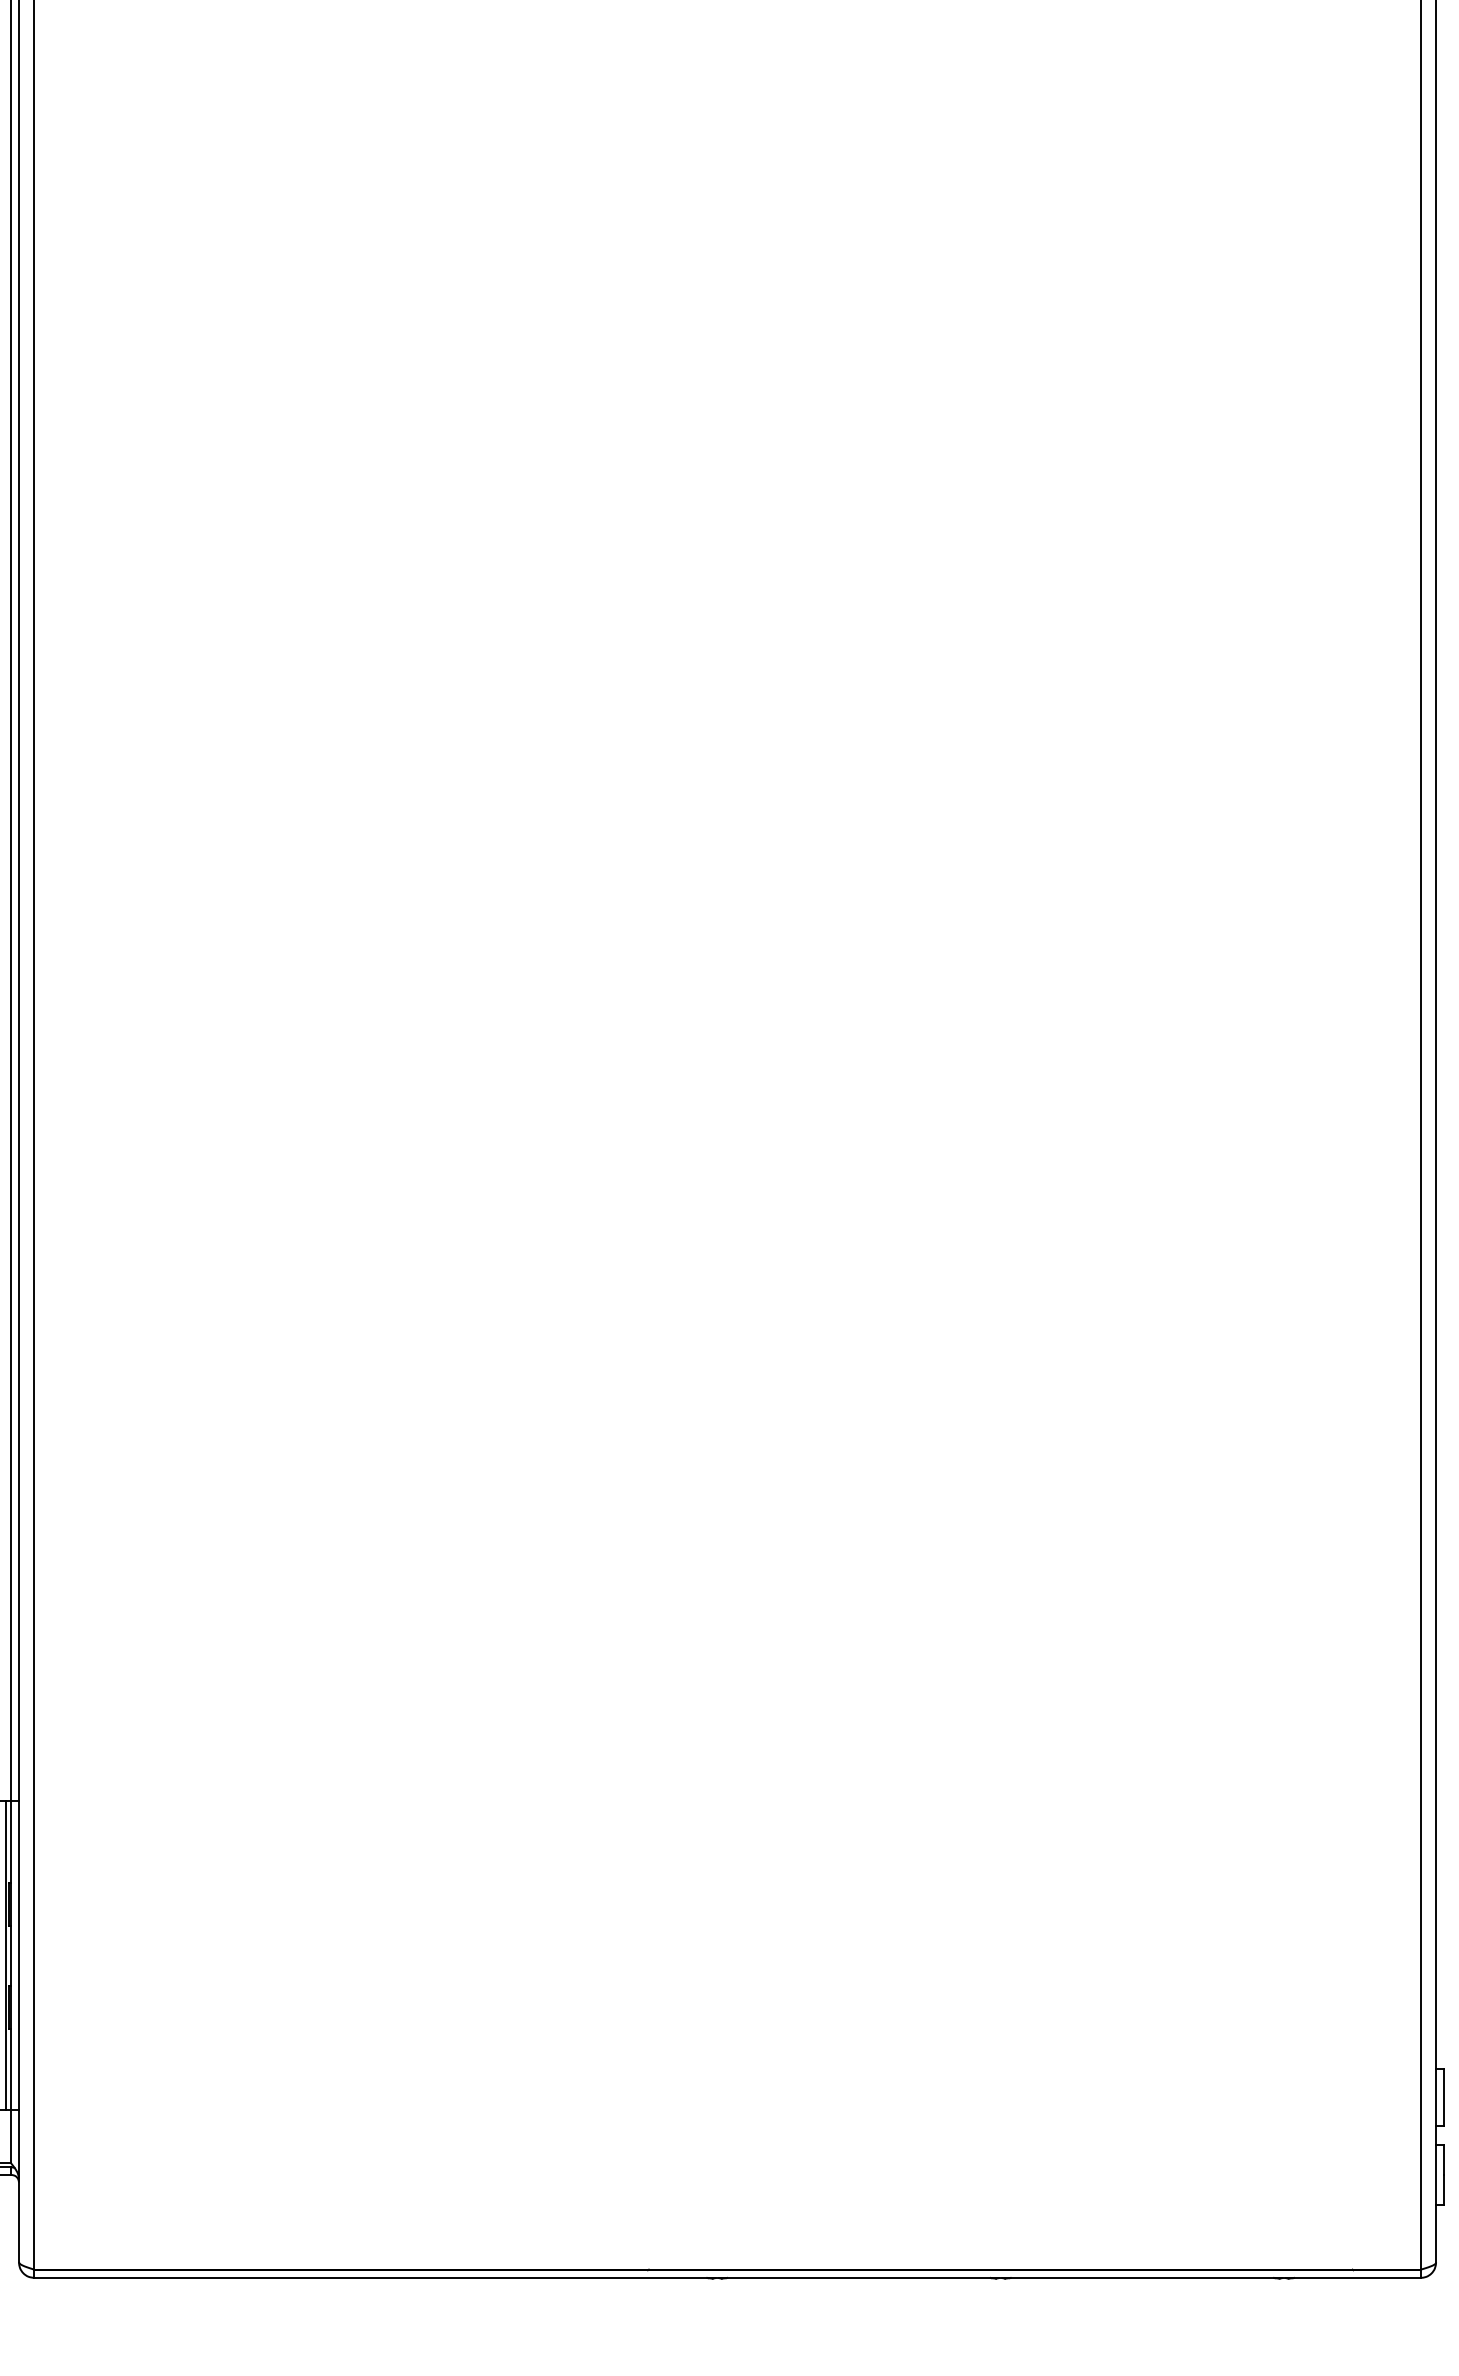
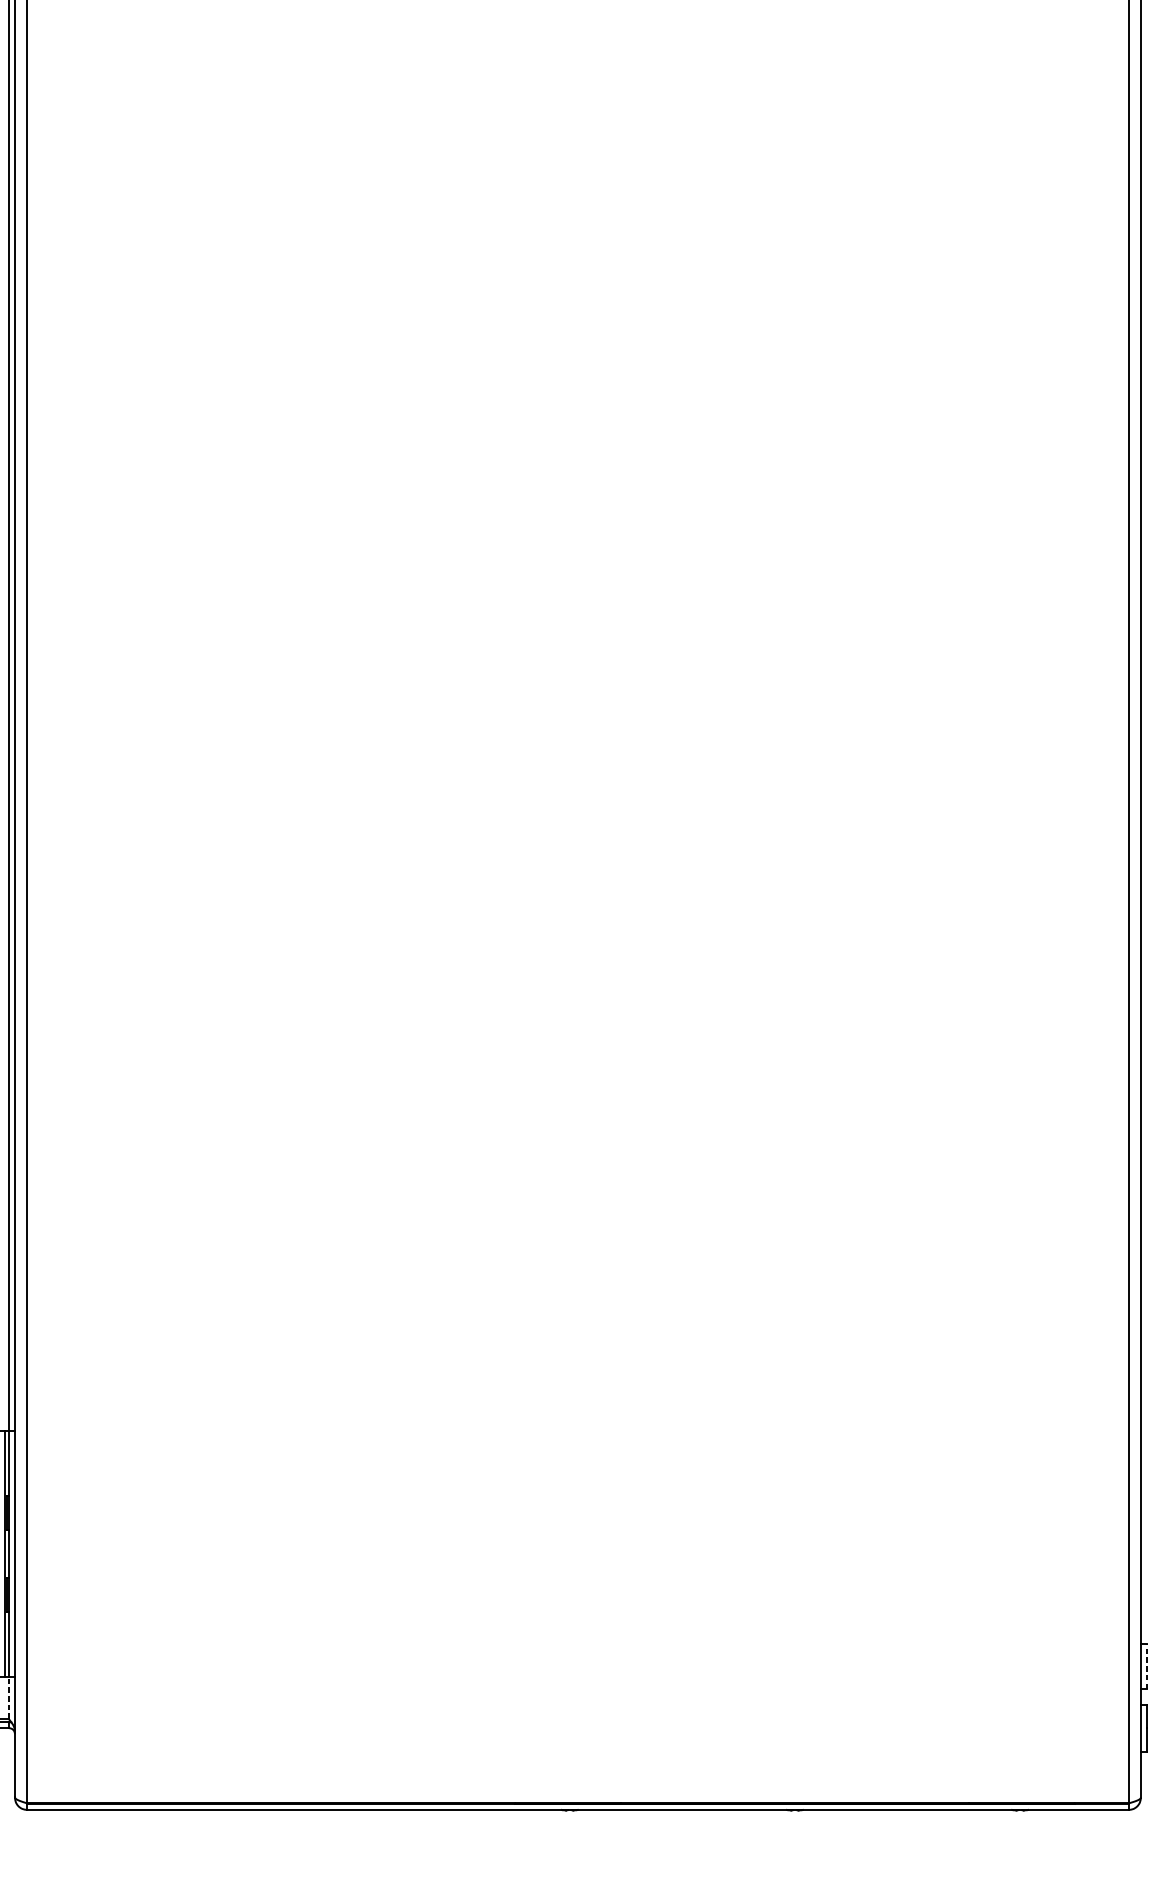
line: (1443, 2097) -> (1146, 1666), solid -> dashed
line: (11, 2136) -> (9, 1697), solid -> dashed

